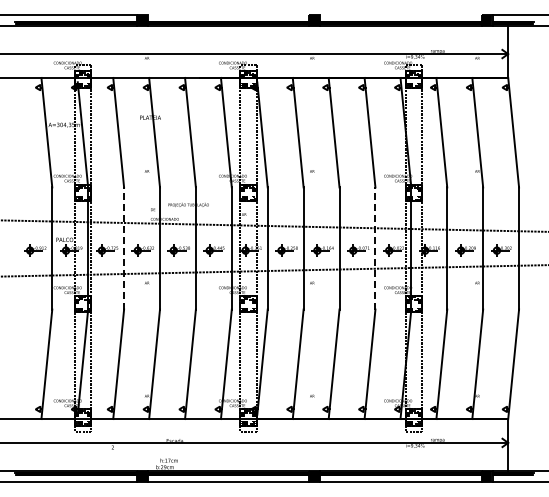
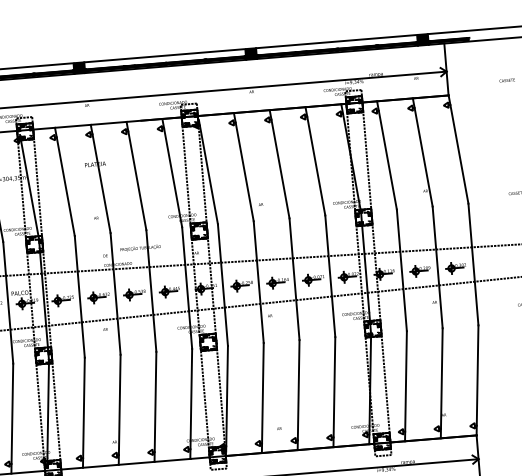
line: (228, 15) -> (164, 56), added
line: (400, 15) -> (336, 42), added
line: (124, 248) -> (80, 296), dashed -> solid
line: (375, 248) -> (330, 276), dashed -> solid

